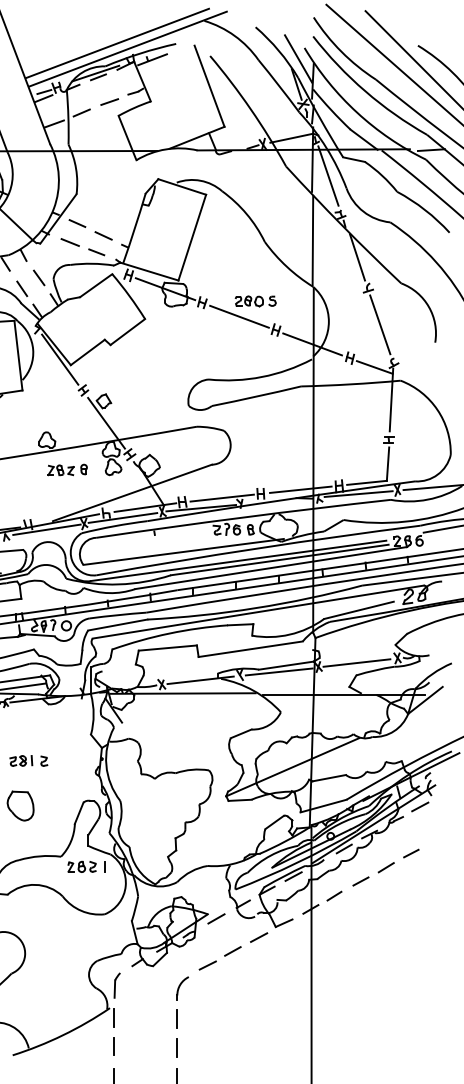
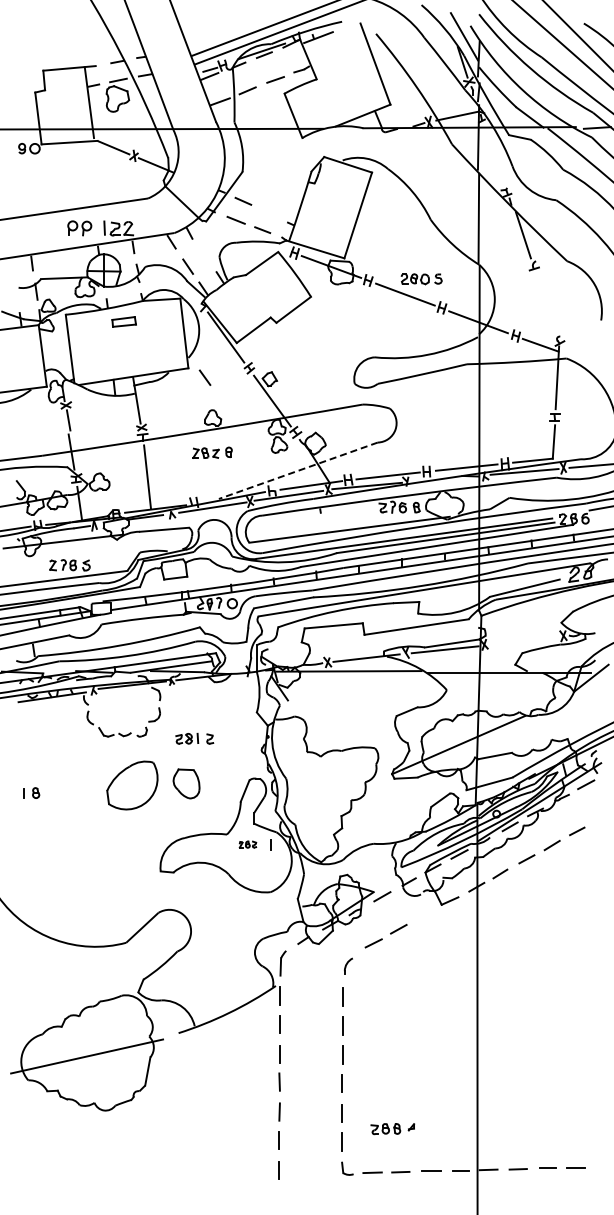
line: (328, 175) -> (494, 153), removed
line: (103, 235) -> (269, 213), removed
line: (38, 277) -> (204, 377), moved
line: (380, 324) -> (546, 302), removed
part: (67, 469) -> (212, 452), moved
line: (131, 492) -> (297, 470), solid -> dashed
line: (356, 662) -> (522, 640), removed
part: (81, 866) -> (247, 844), size x0.6
line: (258, 937) -> (424, 915), removed
part: (182, 988) -> (348, 966), size x0.7

